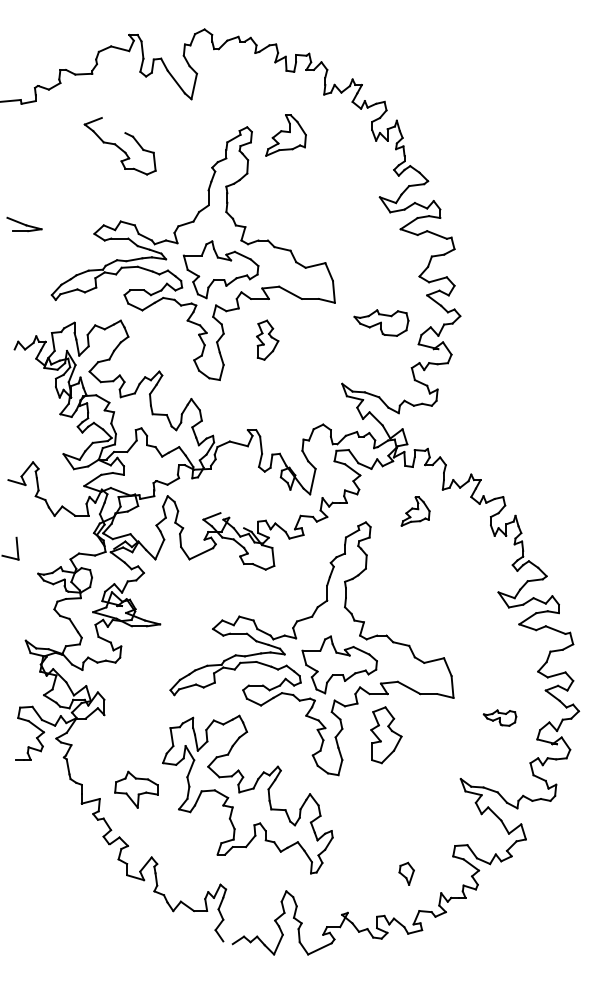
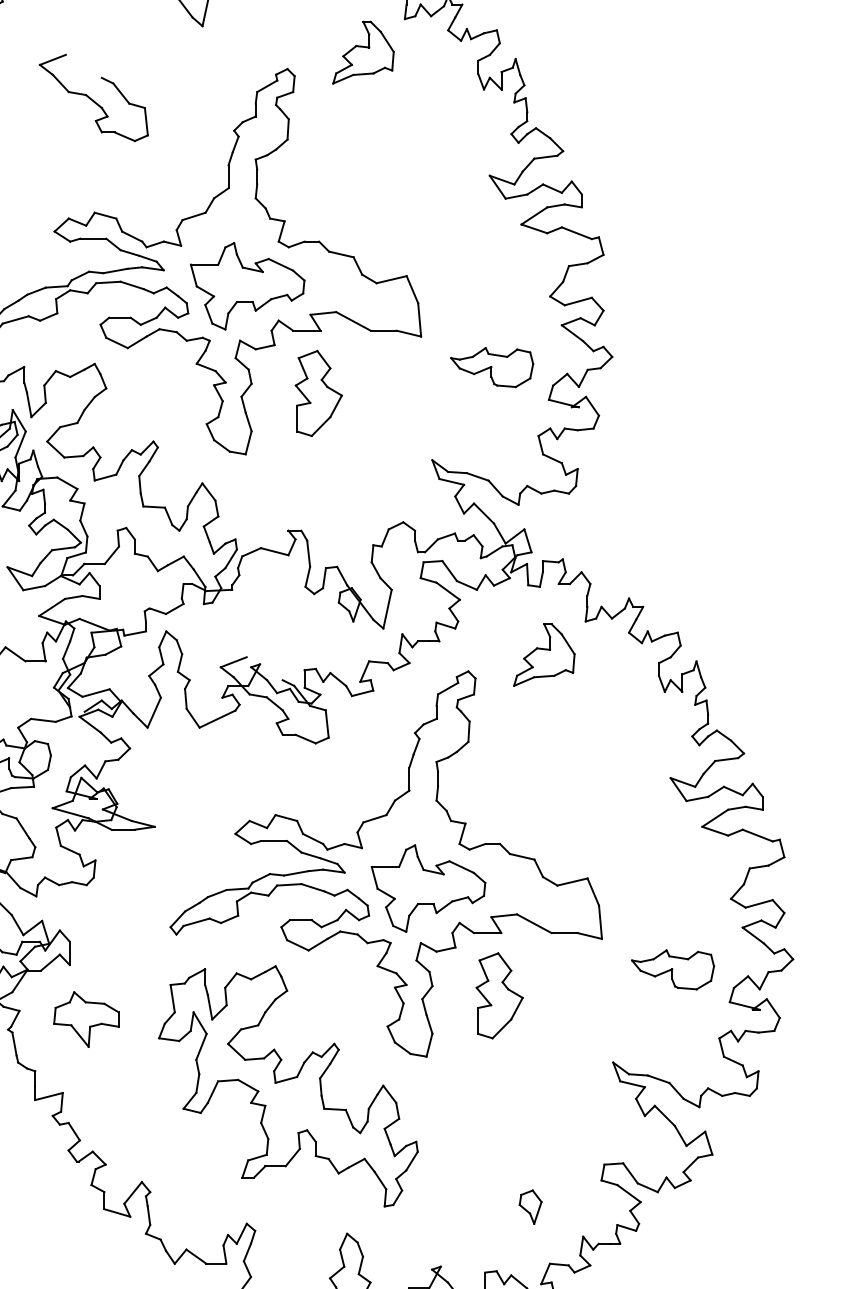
part: (285, 135) -> (362, 52), moved
part: (267, 340) -> (318, 394), size x1.43
part: (415, 511) -> (544, 654), size x1.43
part: (499, 717) -> (672, 968), size x1.67
part: (136, 789) -> (86, 1019), moved

